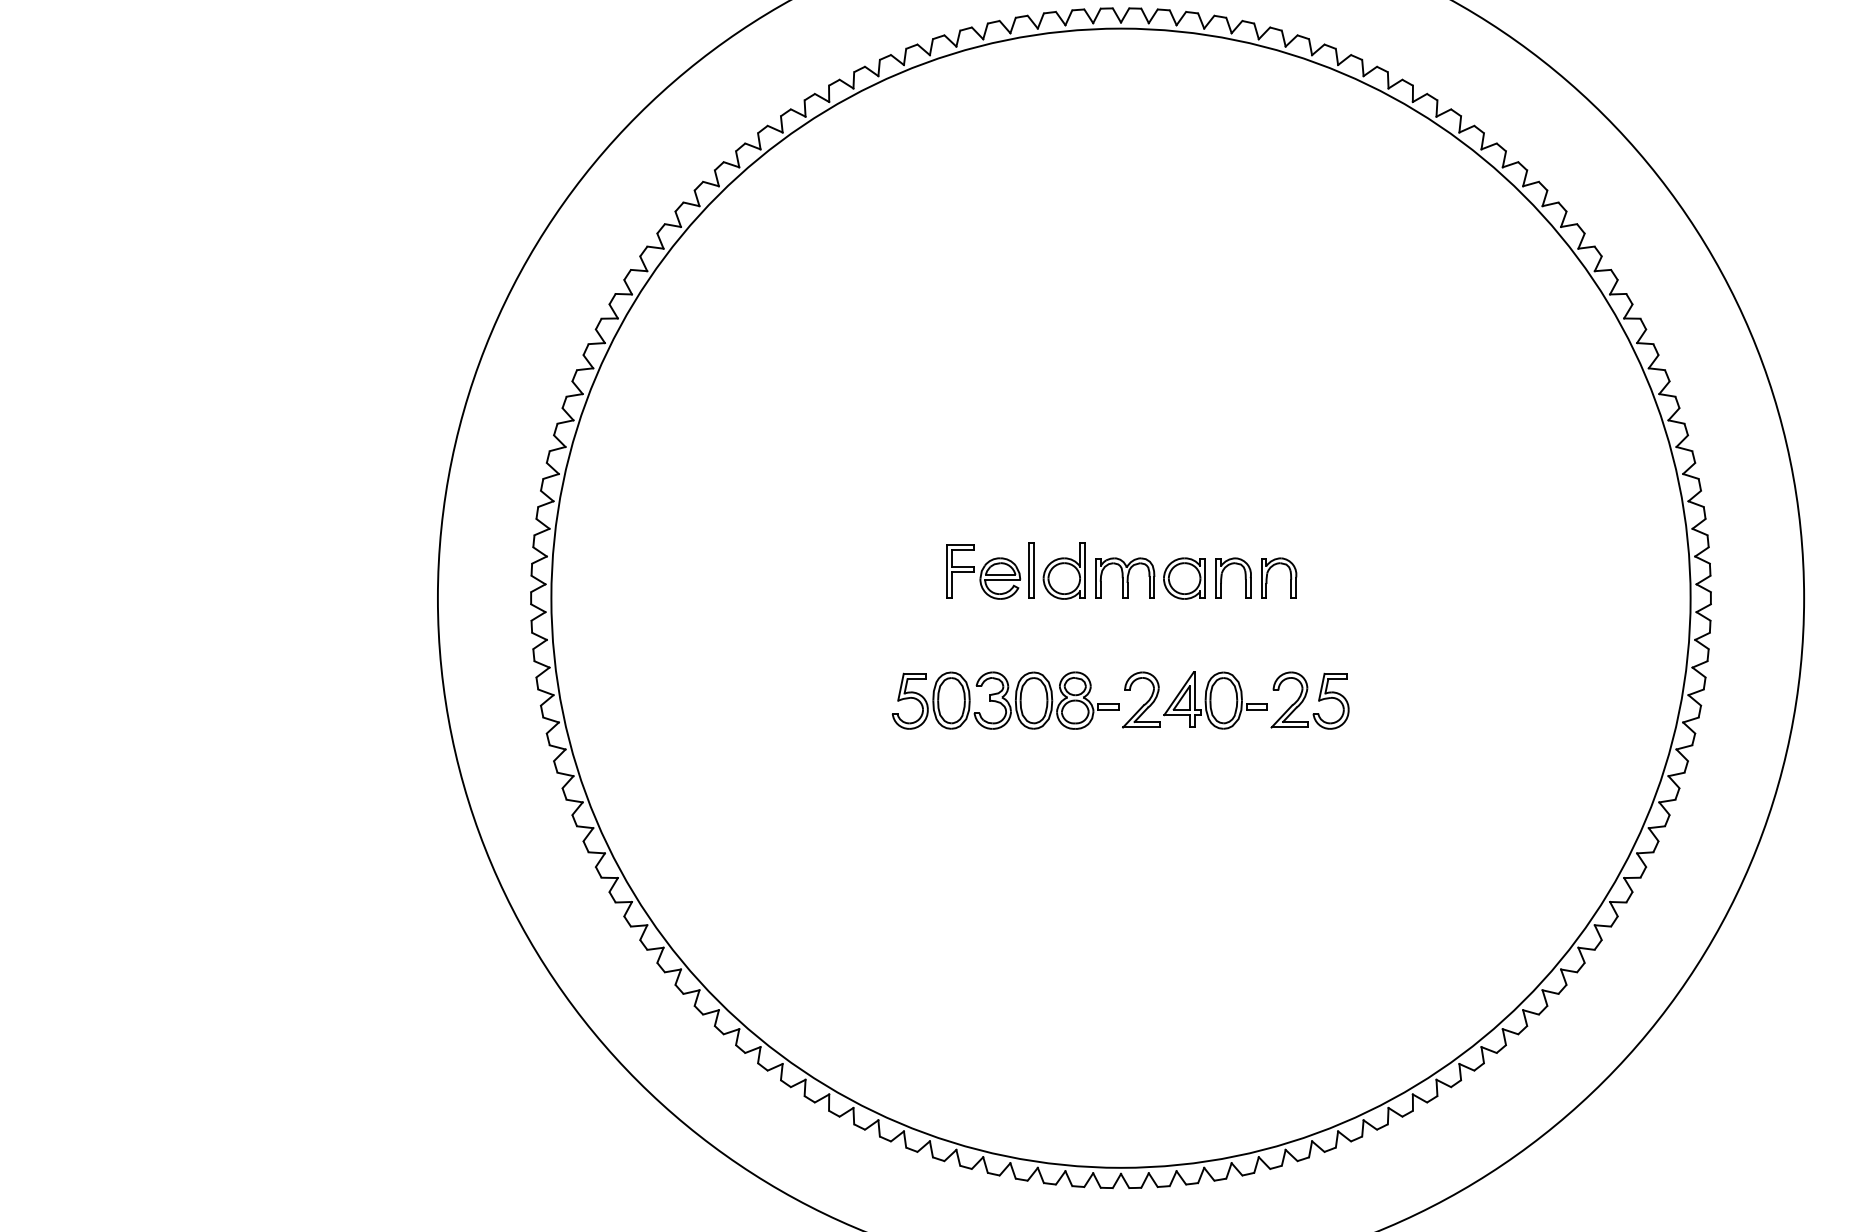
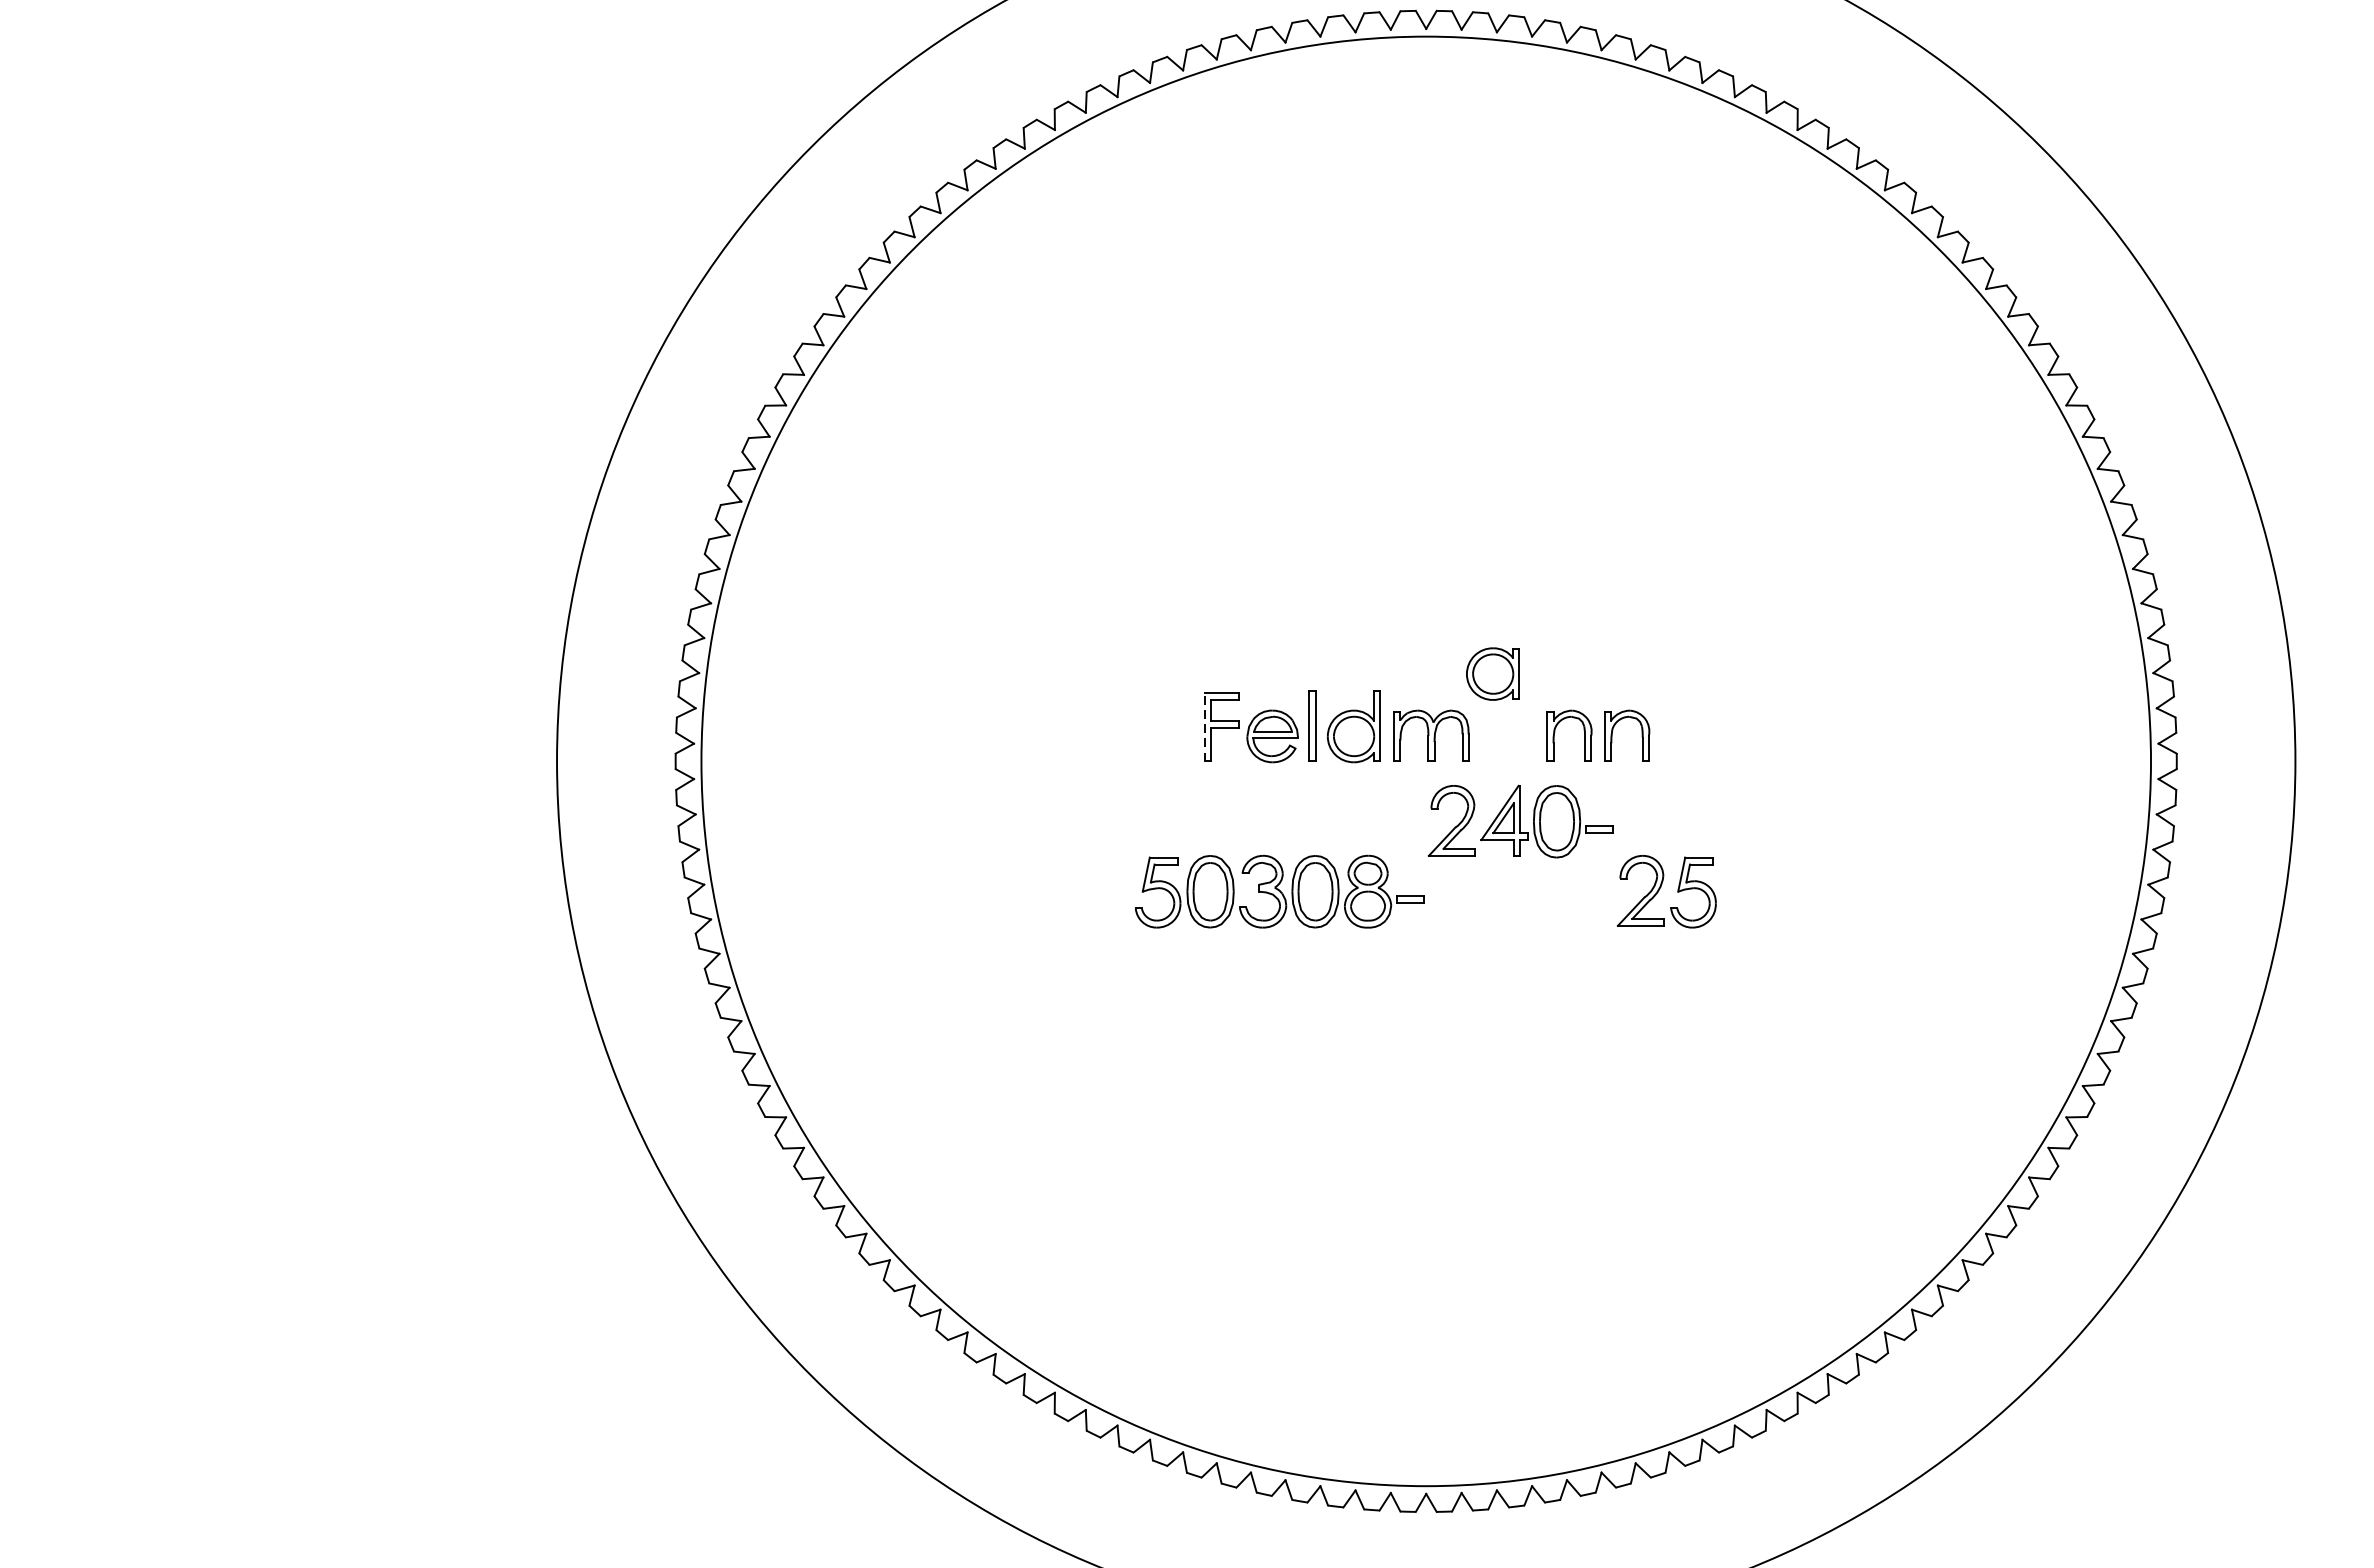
line: (947, 571) -> (1205, 727), solid -> dashed
part: (1184, 578) -> (1493, 673), moved
part: (1194, 700) -> (1519, 821), moved

